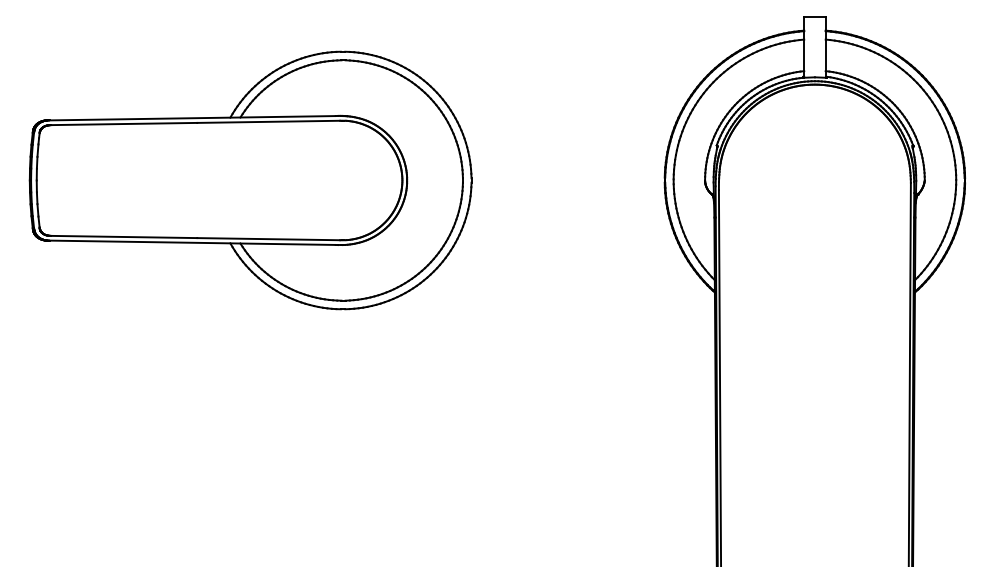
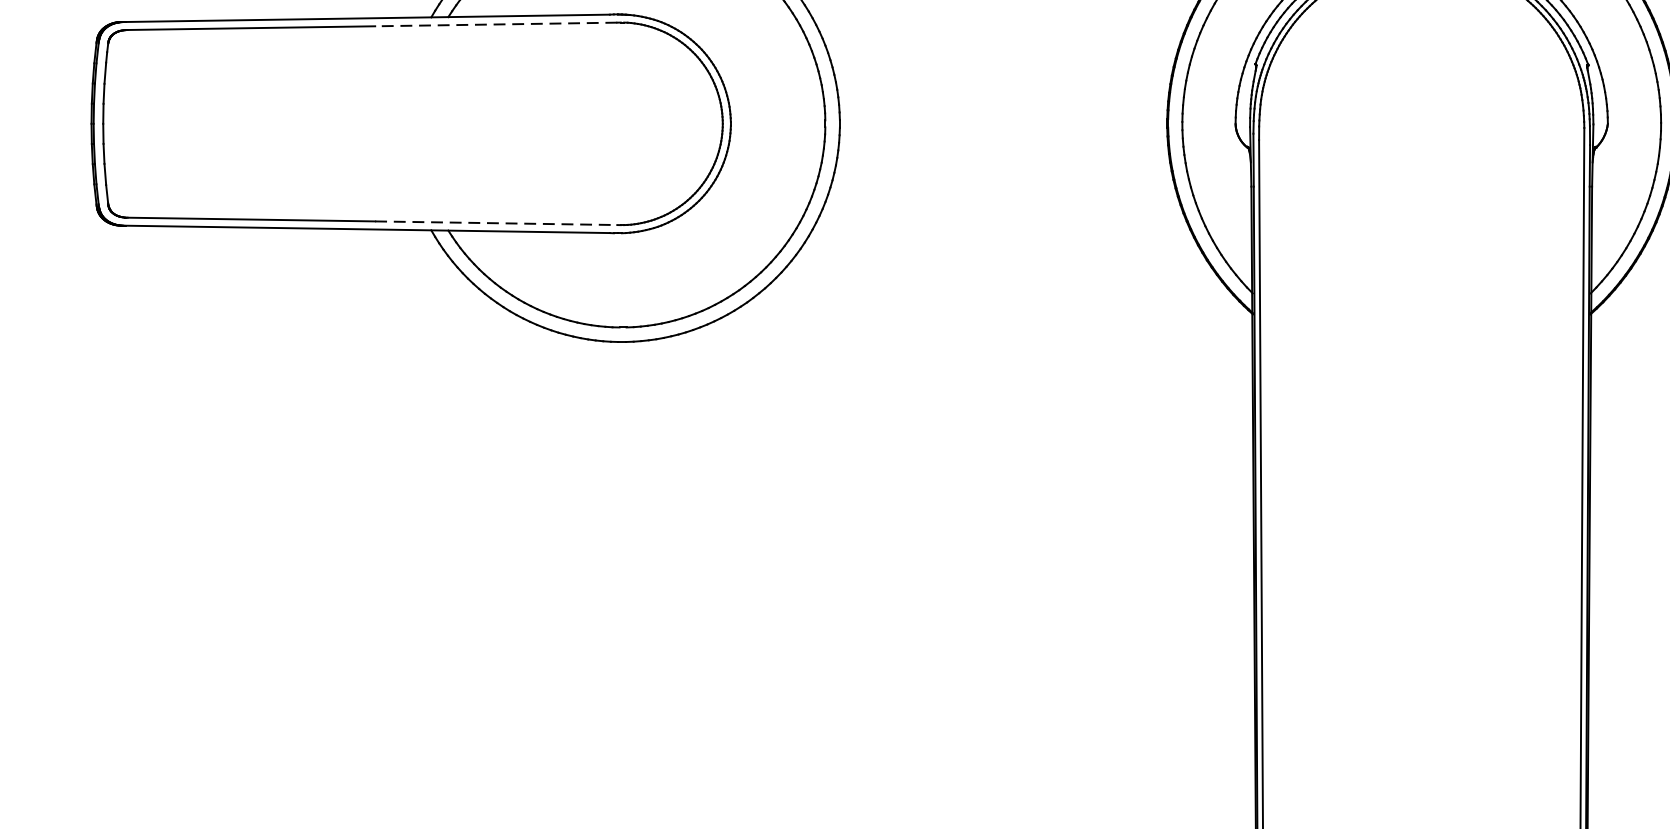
line: (268, 121) -> (495, 23), solid -> dashed
line: (269, 239) -> (497, 223), solid -> dashed

